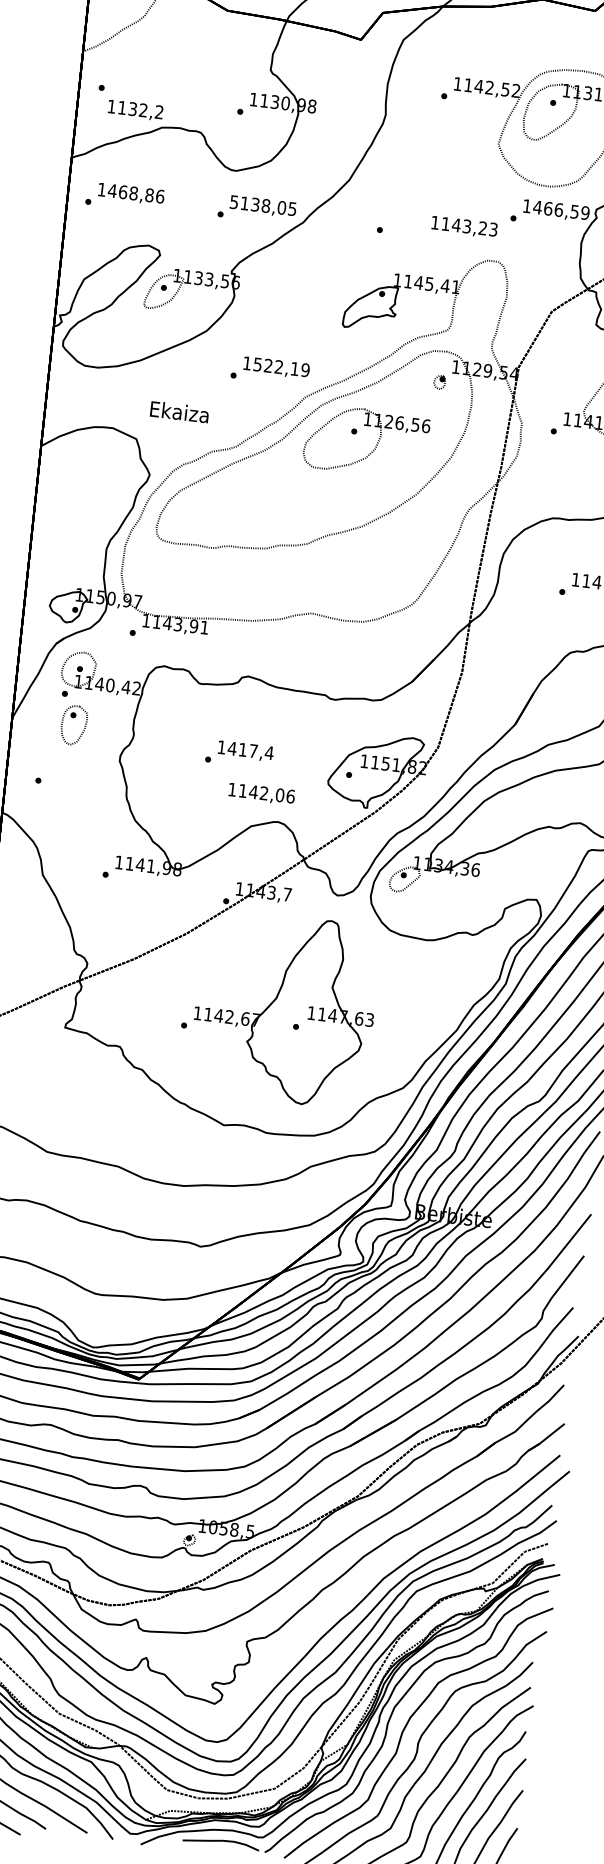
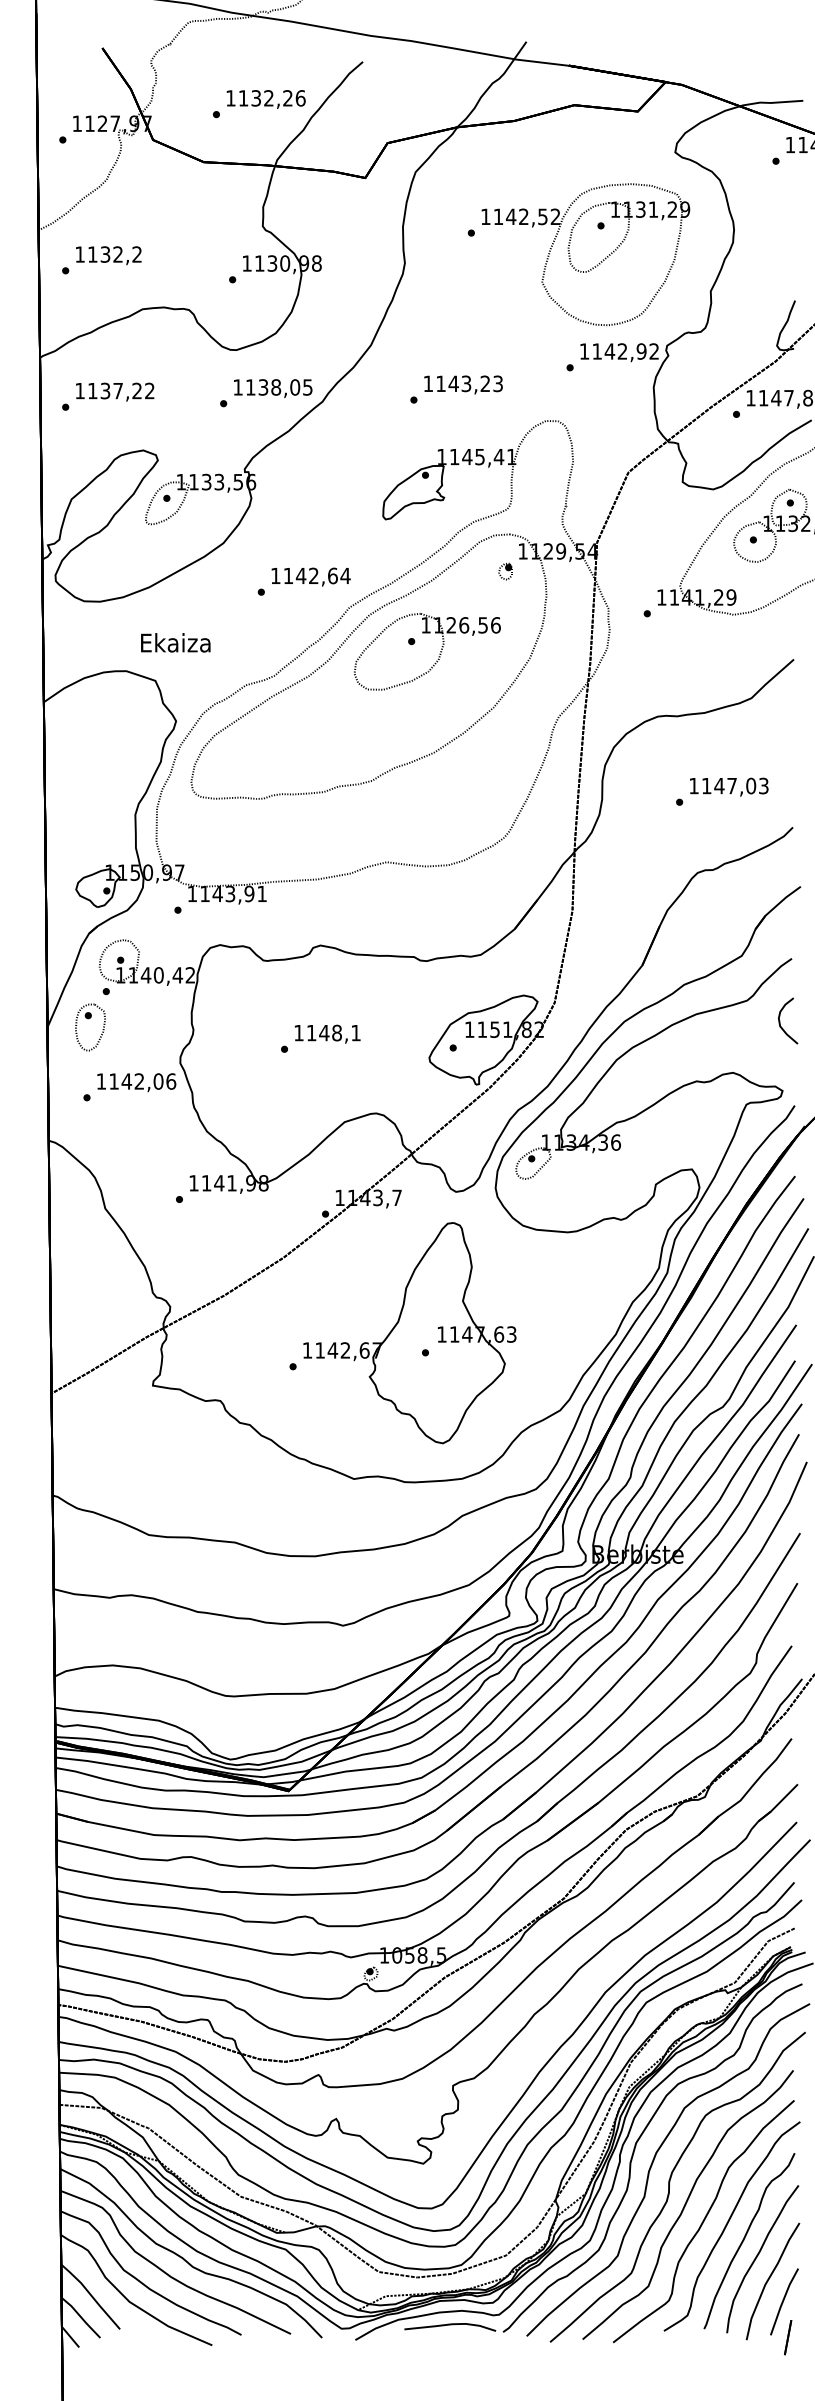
text: (135, 110) -> (108, 255), moved
text: (135, 193) -> (120, 390), 1468,86 -> 1137,22
text: (233, 202) -> (237, 387), 5138,05 -> 1138,05
text: (561, 210) -> (625, 351), 1466,59 -> 1142,92
text: (464, 226) -> (463, 384), moved
text: (281, 367) -> (316, 575), 1522,19 -> 1142,64
text: (179, 411) -> (175, 642), moved
part: (73, 718) -> (88, 1019), moved
text: (250, 750) -> (333, 1032), 1417,4 -> 1148,1
text: (261, 793) -> (136, 1082), moved

